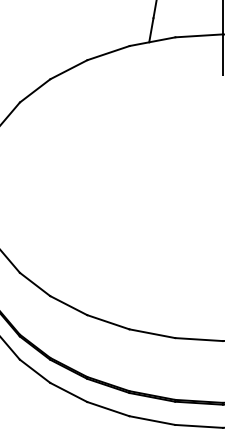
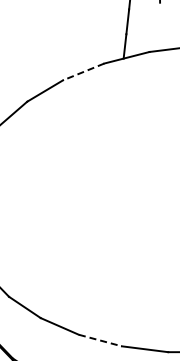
line: (108, 53) -> (83, 72), solid -> dashed
line: (108, 322) -> (100, 340), solid -> dashed

